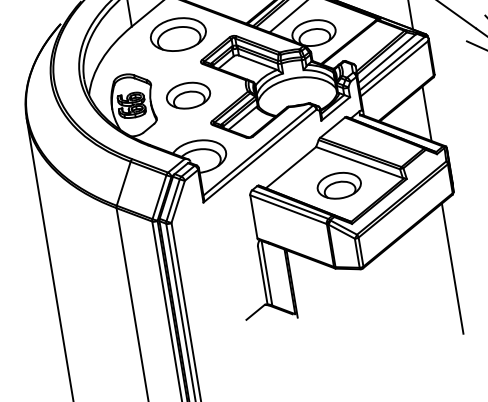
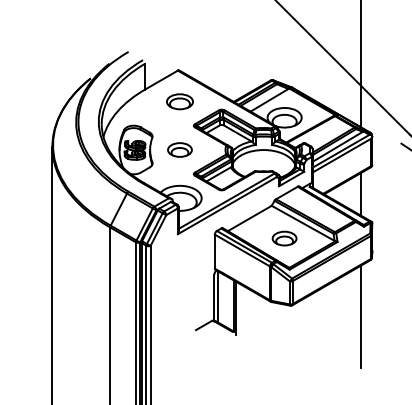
part: (177, 34) -> (179, 101), size x0.6
part: (187, 95) -> (179, 149), size x0.7
part: (339, 185) -> (284, 238), size x0.7

